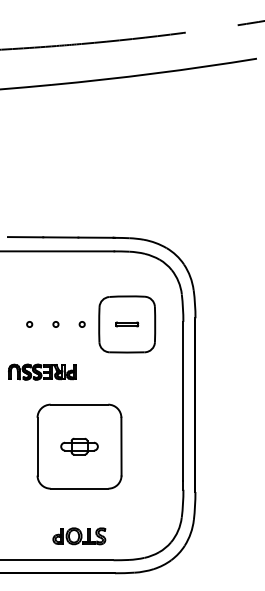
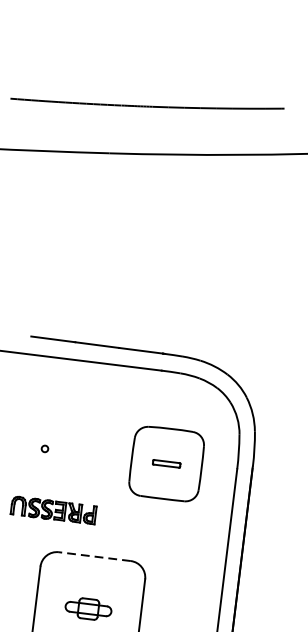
circle: (55, 324) -> (77, 452), removed
circle: (81, 324) -> (109, 456), removed
line: (79, 404) -> (94, 556), solid -> dashed

